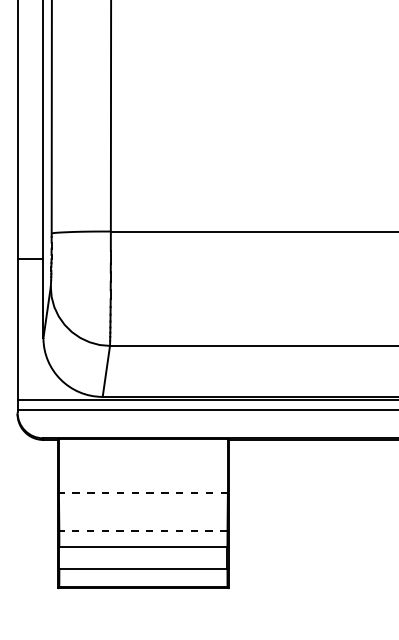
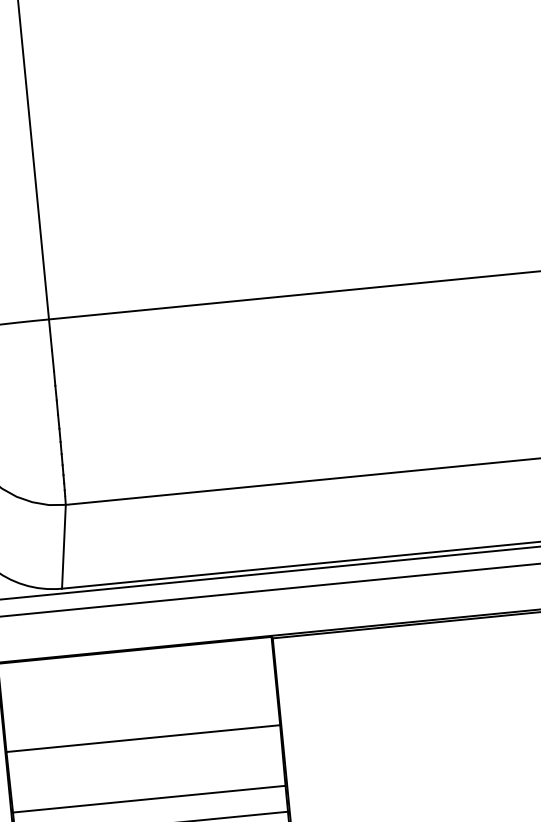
line: (142, 493) -> (141, 738), dashed -> solid
line: (142, 530) -> (147, 798), dashed -> solid

